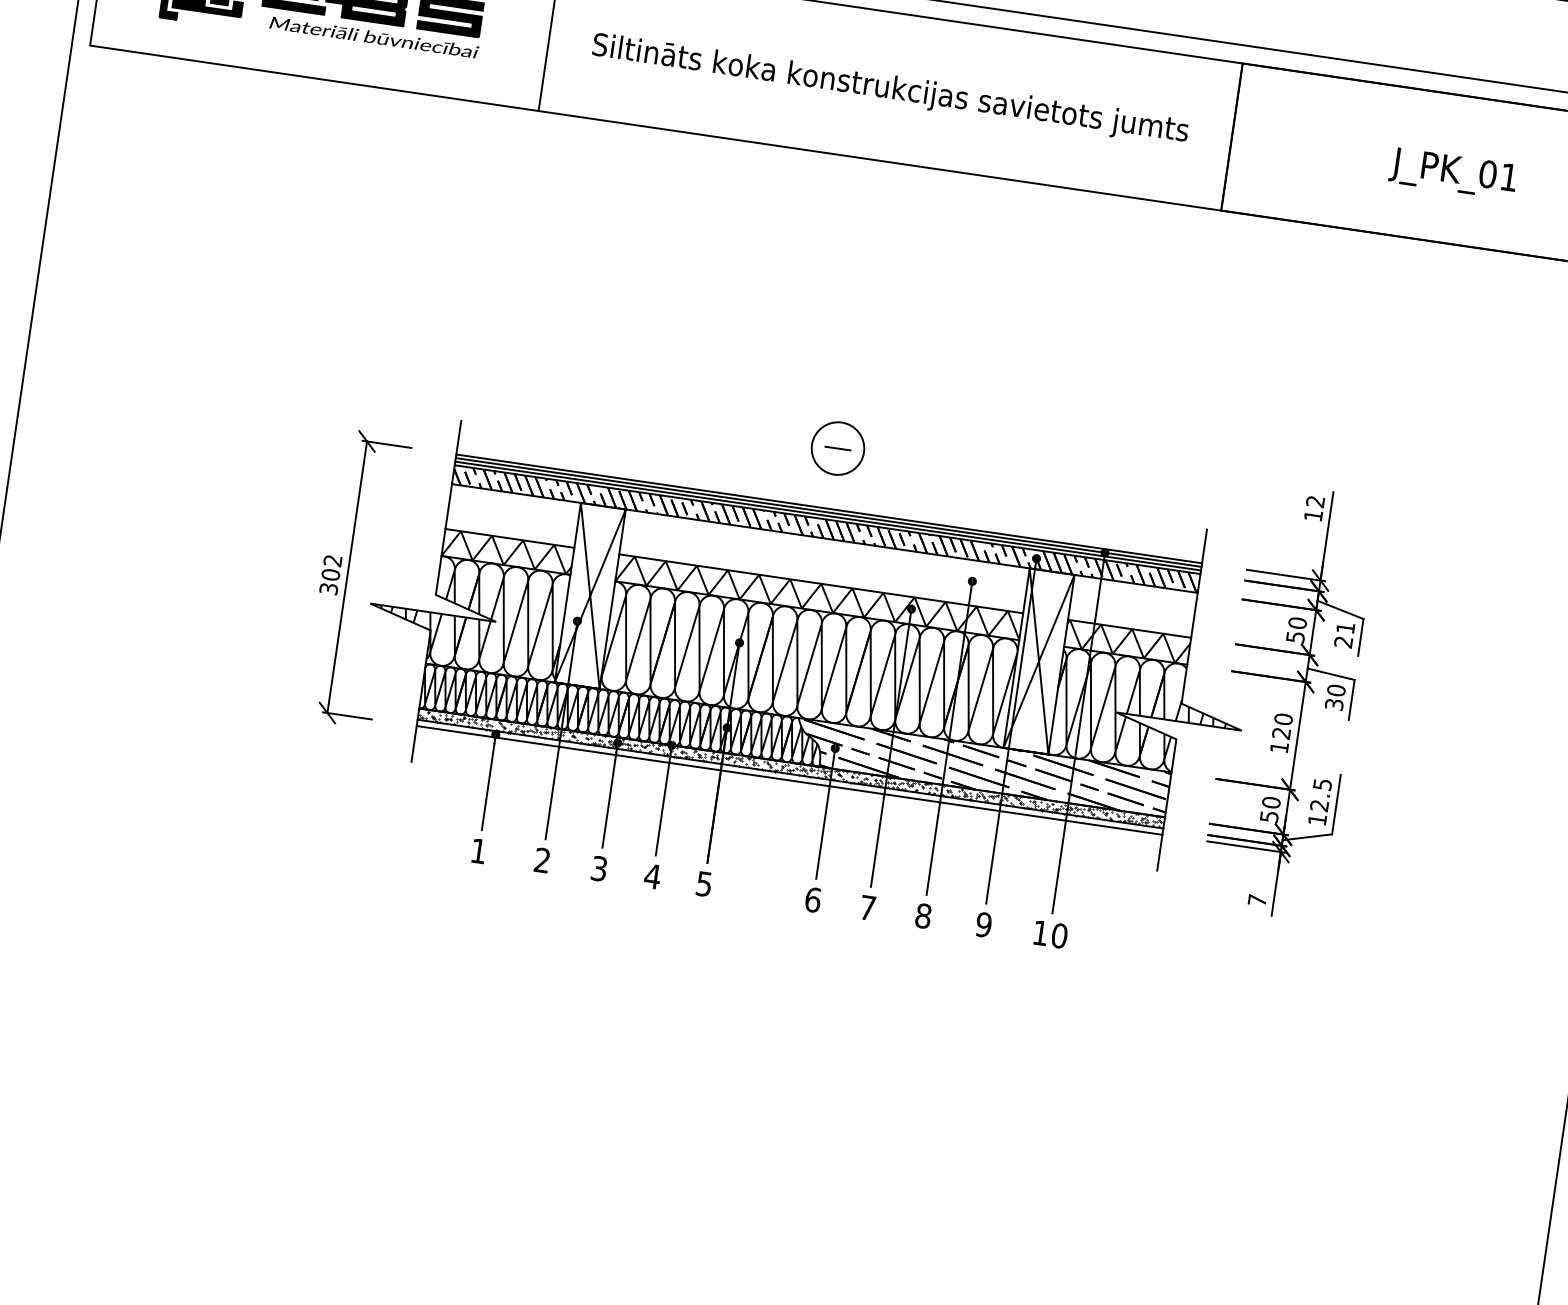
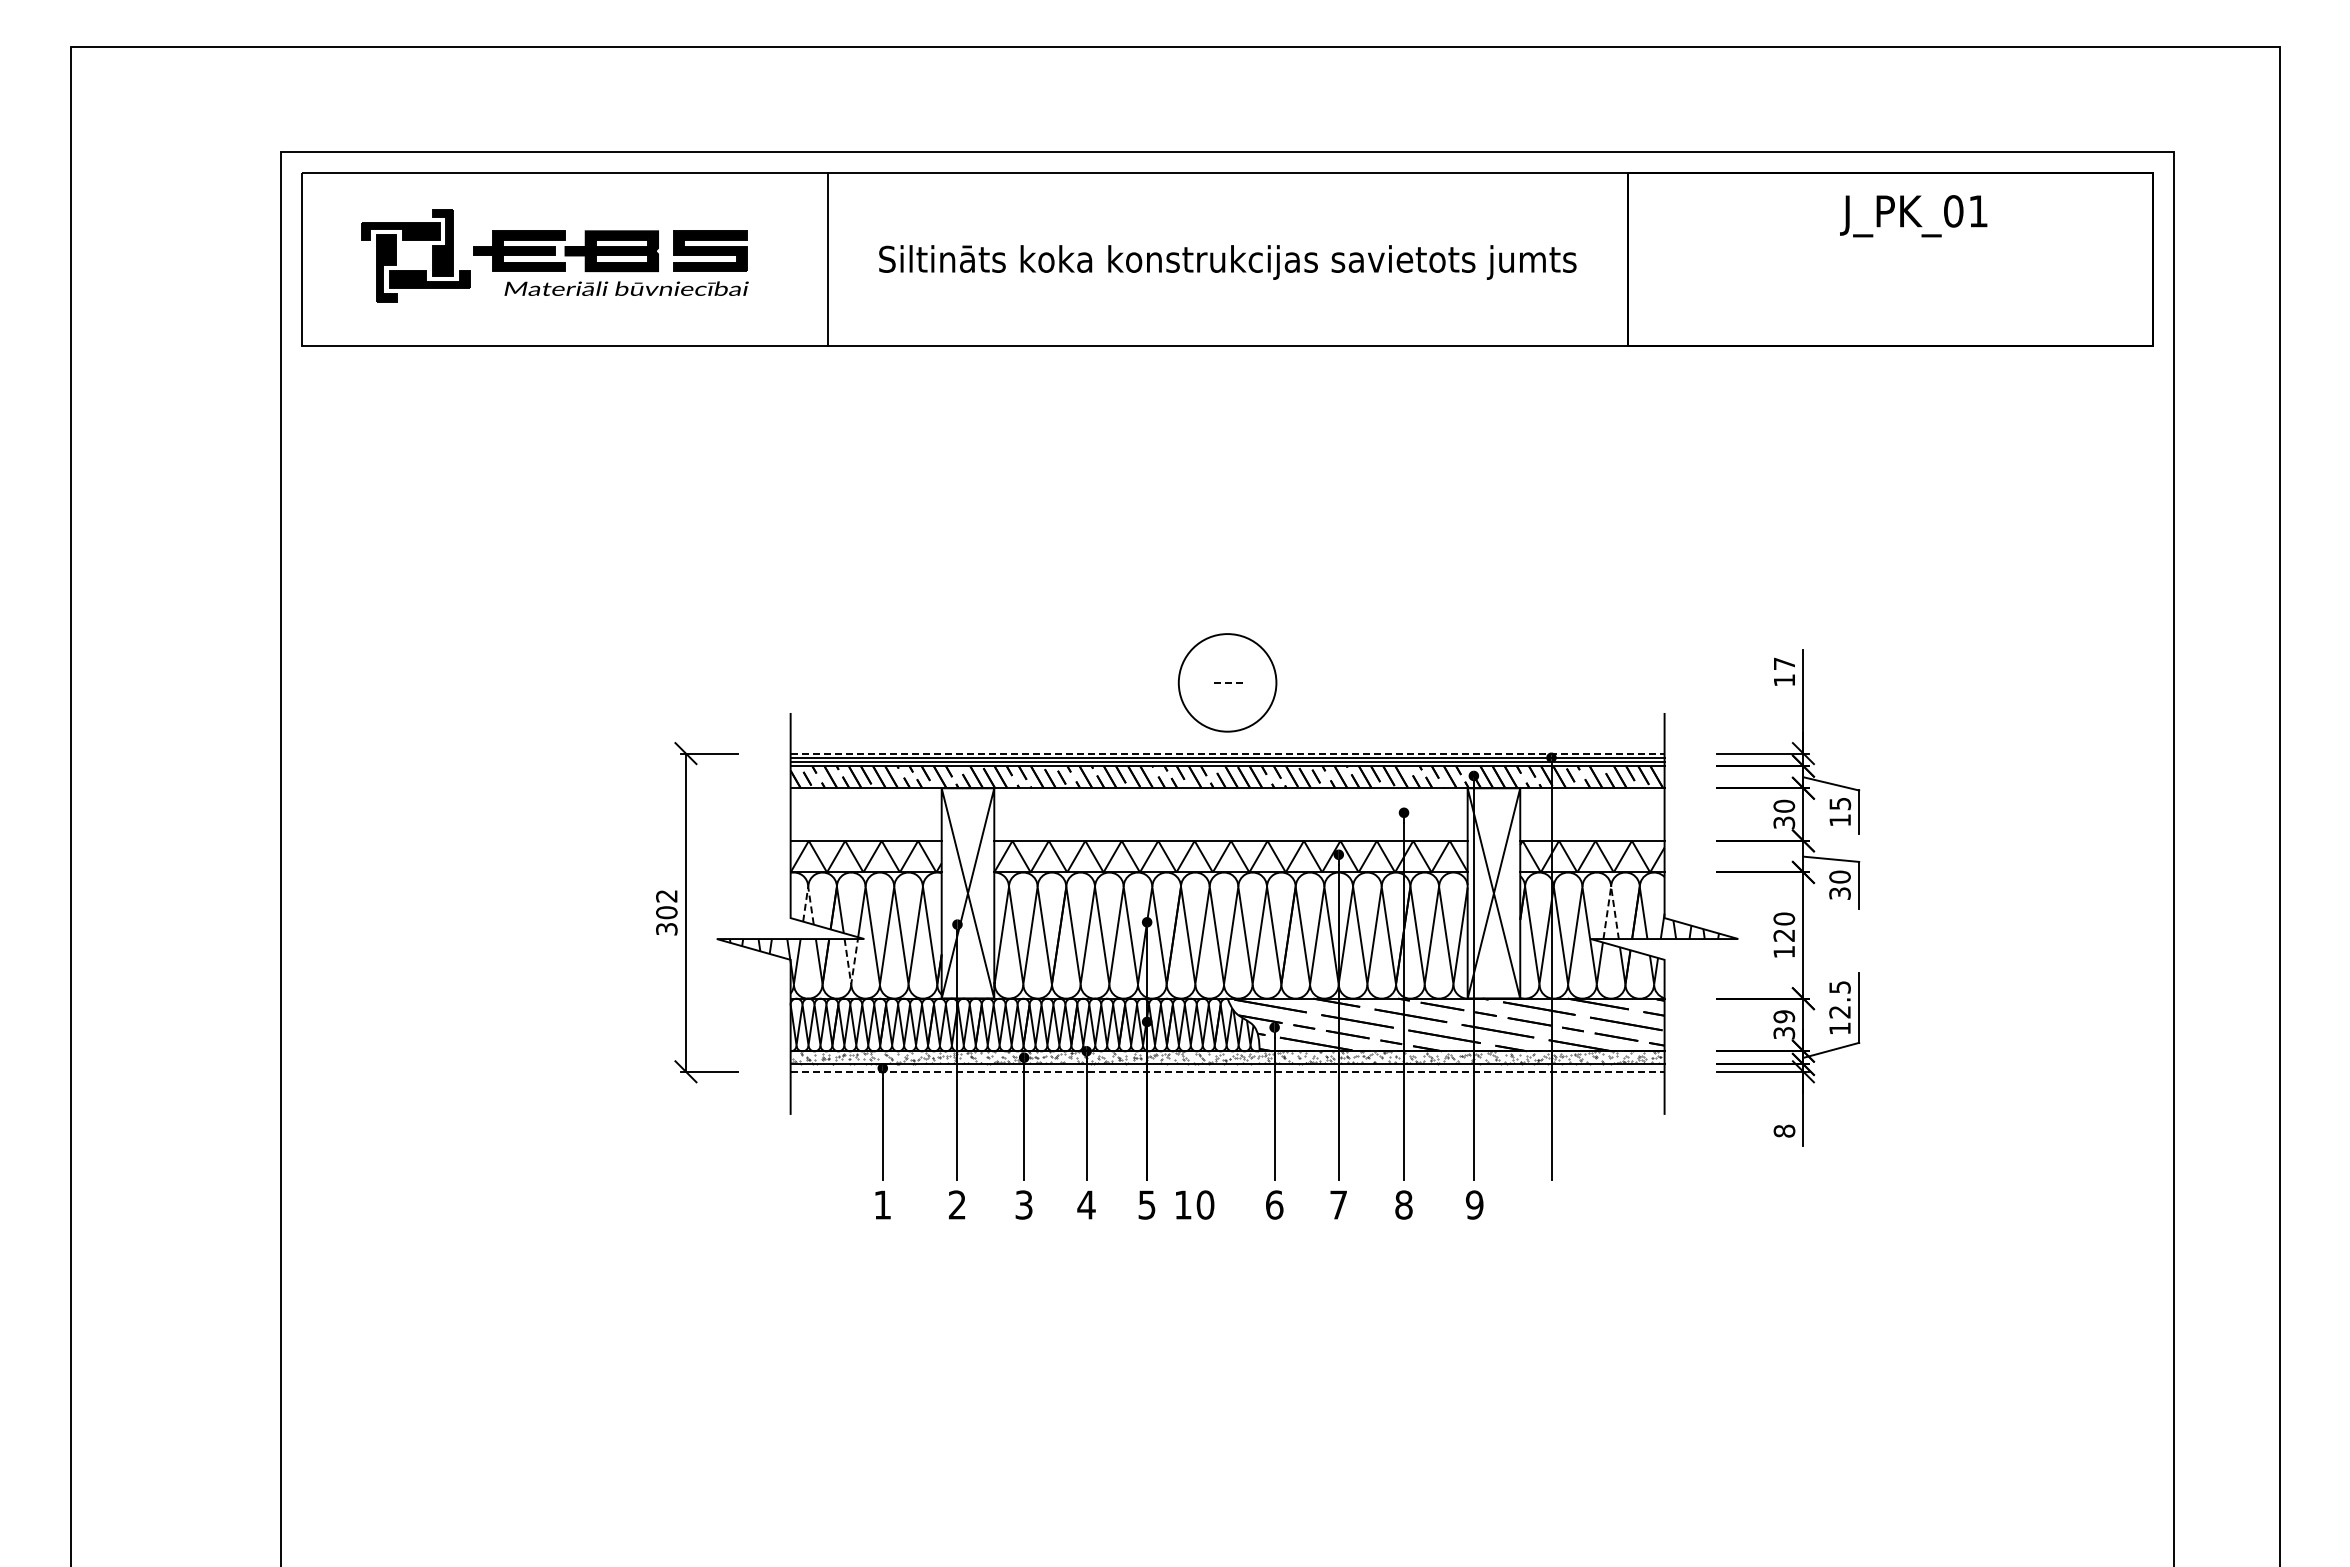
text: (1453, 173) -> (1913, 216), moved
circle: (837, 448) -> (1227, 682), size x1.6
line: (837, 448) -> (1227, 682), solid -> dashed
text: (1314, 501) -> (1783, 663), 12 -> 17
line: (829, 508) -> (1227, 753), solid -> dashed
line: (454, 571) -> (808, 887), solid -> dashed
text: (1344, 635) -> (1840, 812), 21 -> 15
text: (1294, 636) -> (1783, 822), 50 -> 30
line: (479, 659) -> (851, 984), solid -> dashed
line: (1140, 670) -> (1611, 886), solid -> dashed
hatch: (789, 767) -> (1225, 1057), removed
line: (789, 780) -> (1227, 1071), solid -> dashed
text: (1270, 809) -> (1784, 1024), 50 -> 39
text: (1257, 899) -> (1784, 1130), 7 -> 8
text: (1051, 934) -> (1195, 1204), moved

